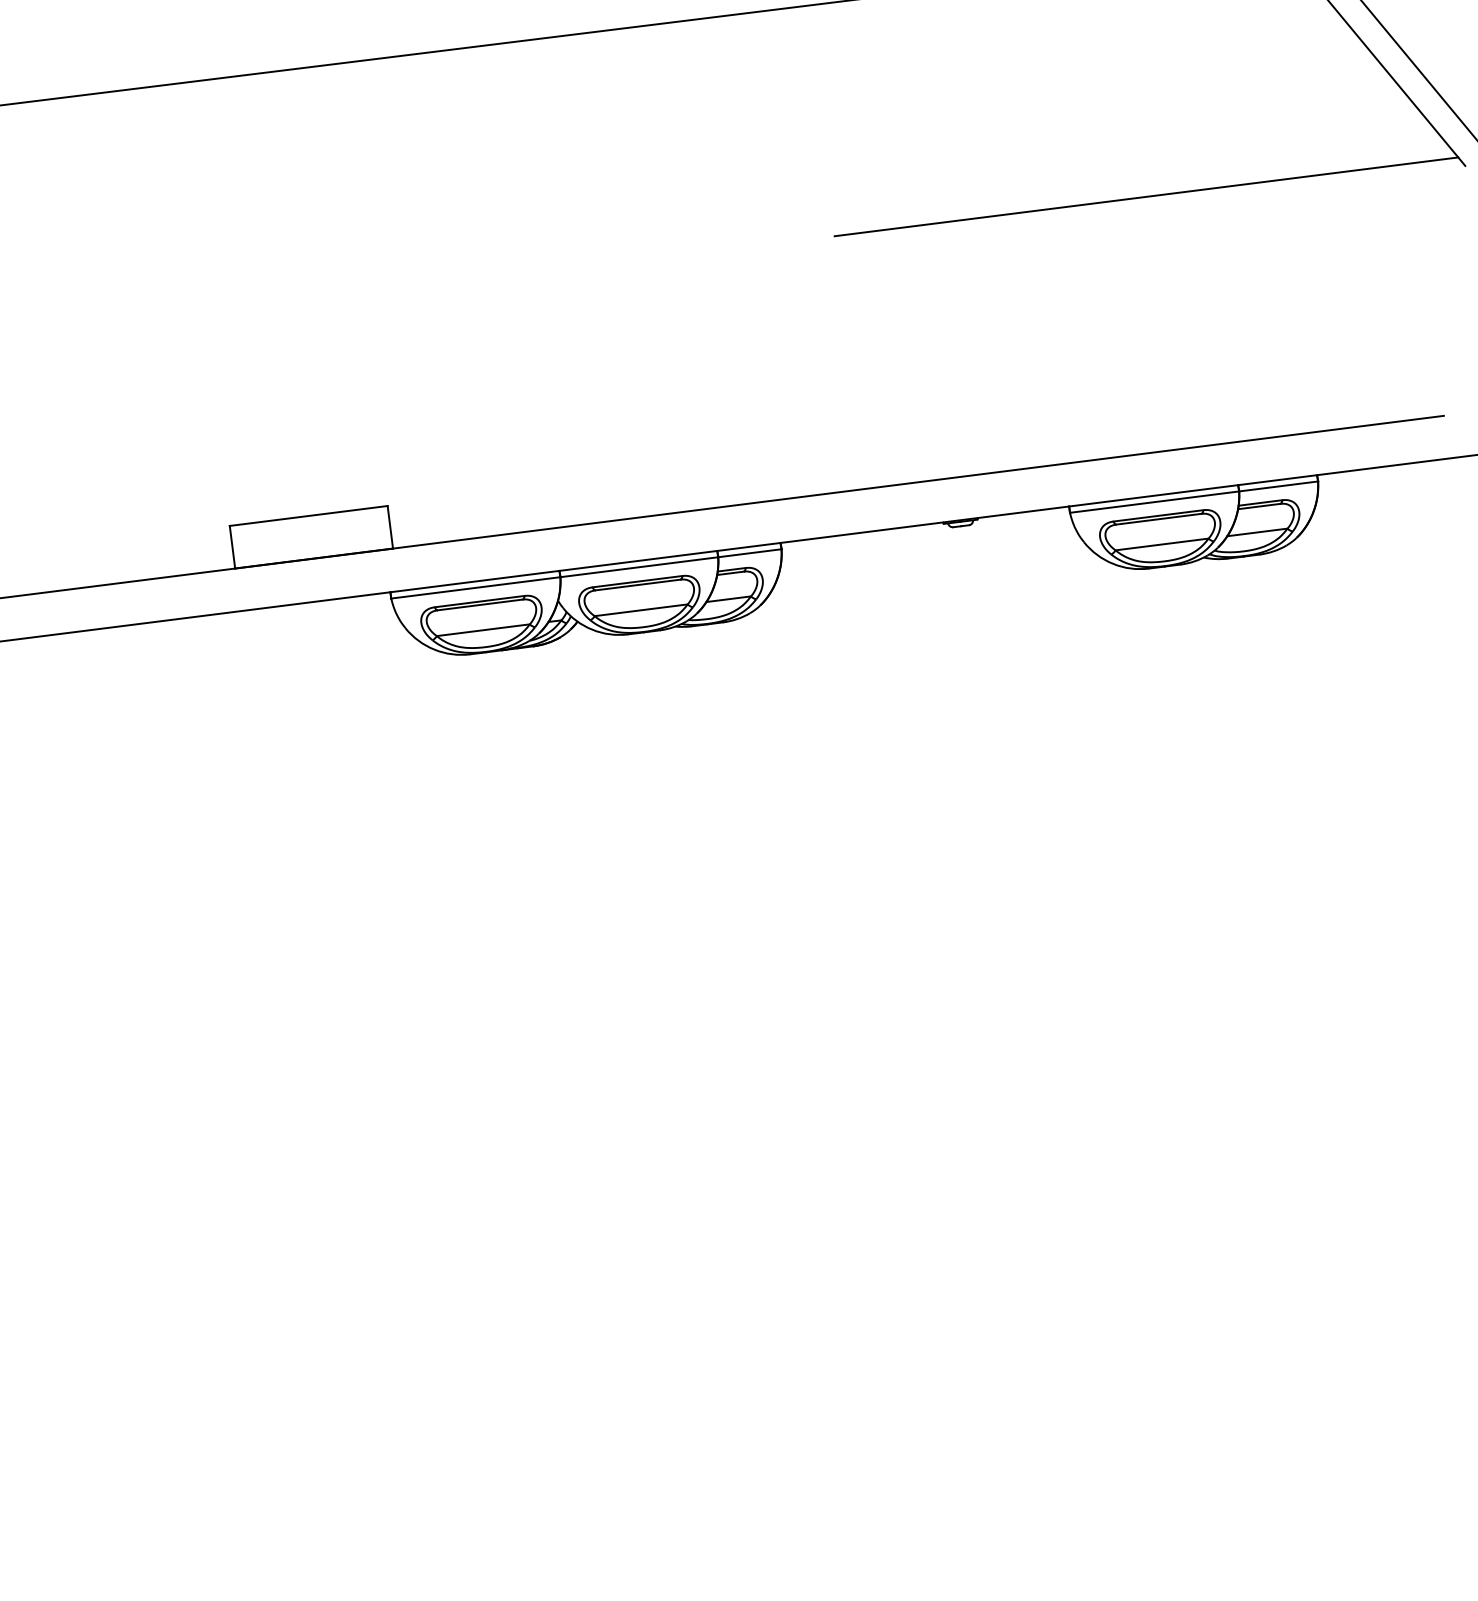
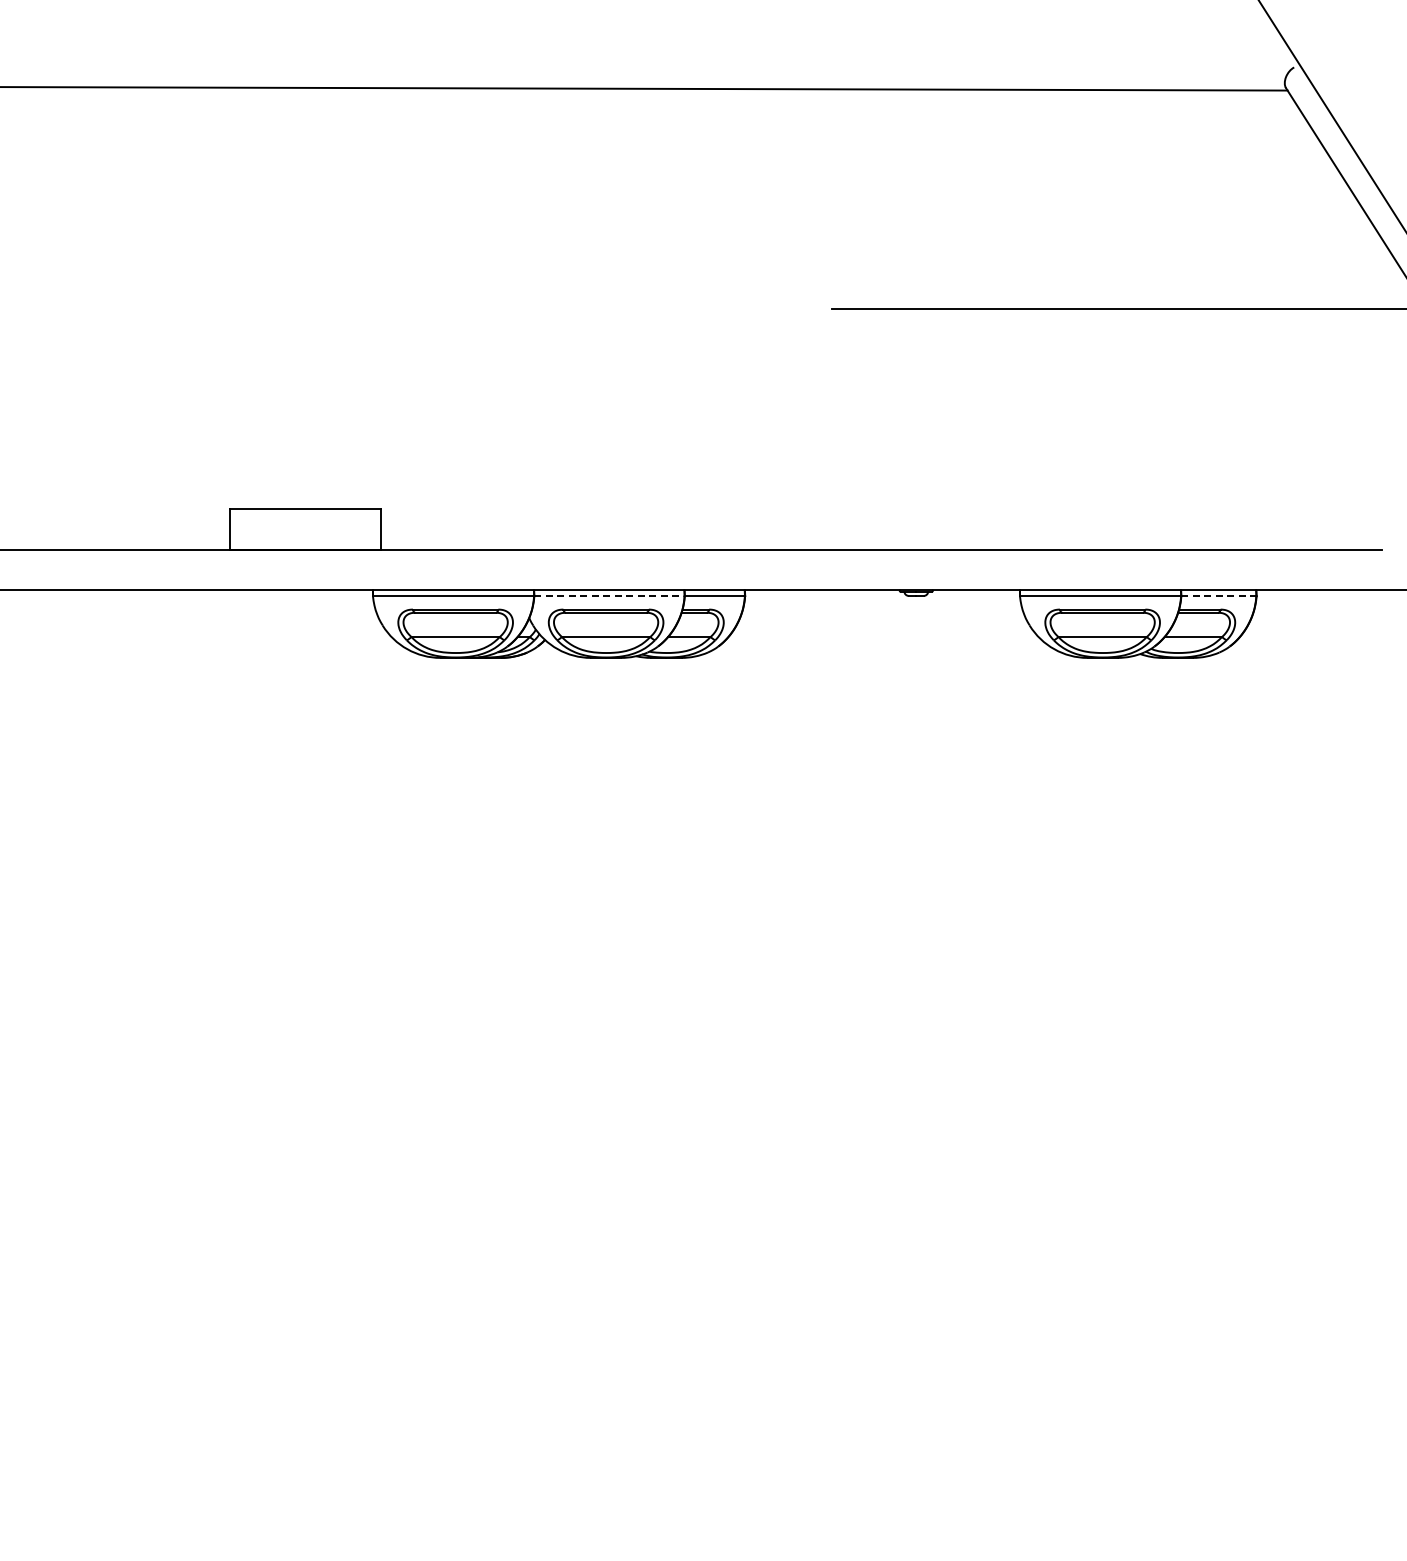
line: (1278, 486) -> (1218, 596), solid -> dashed
line: (639, 567) -> (609, 596), solid -> dashed

